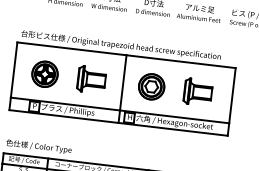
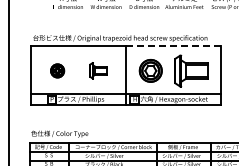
line: (180, 61) -> (173, 46), solid -> dashed
part: (44, 73) -> (57, 70), size x0.6
part: (90, 79) -> (97, 70), size x0.7
part: (197, 91) -> (190, 70), size x1.4

